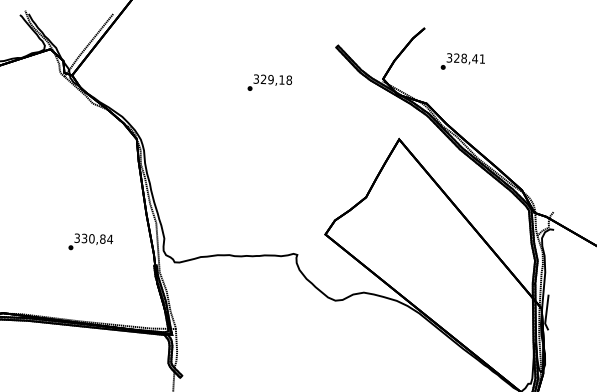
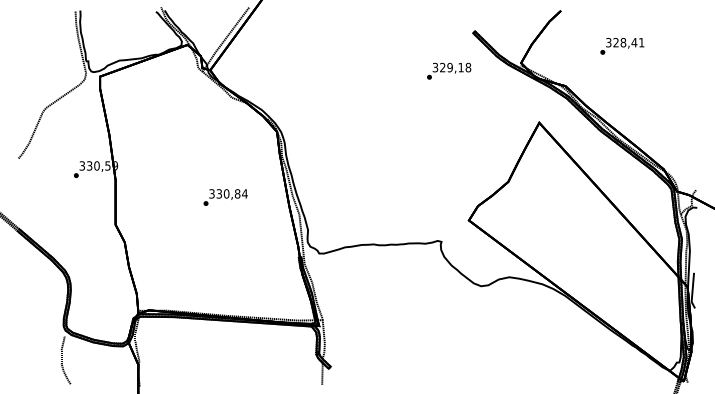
text: (463, 62) -> (622, 46), moved
text: (270, 82) -> (449, 70), moved
text: (90, 242) -> (225, 197), moved

